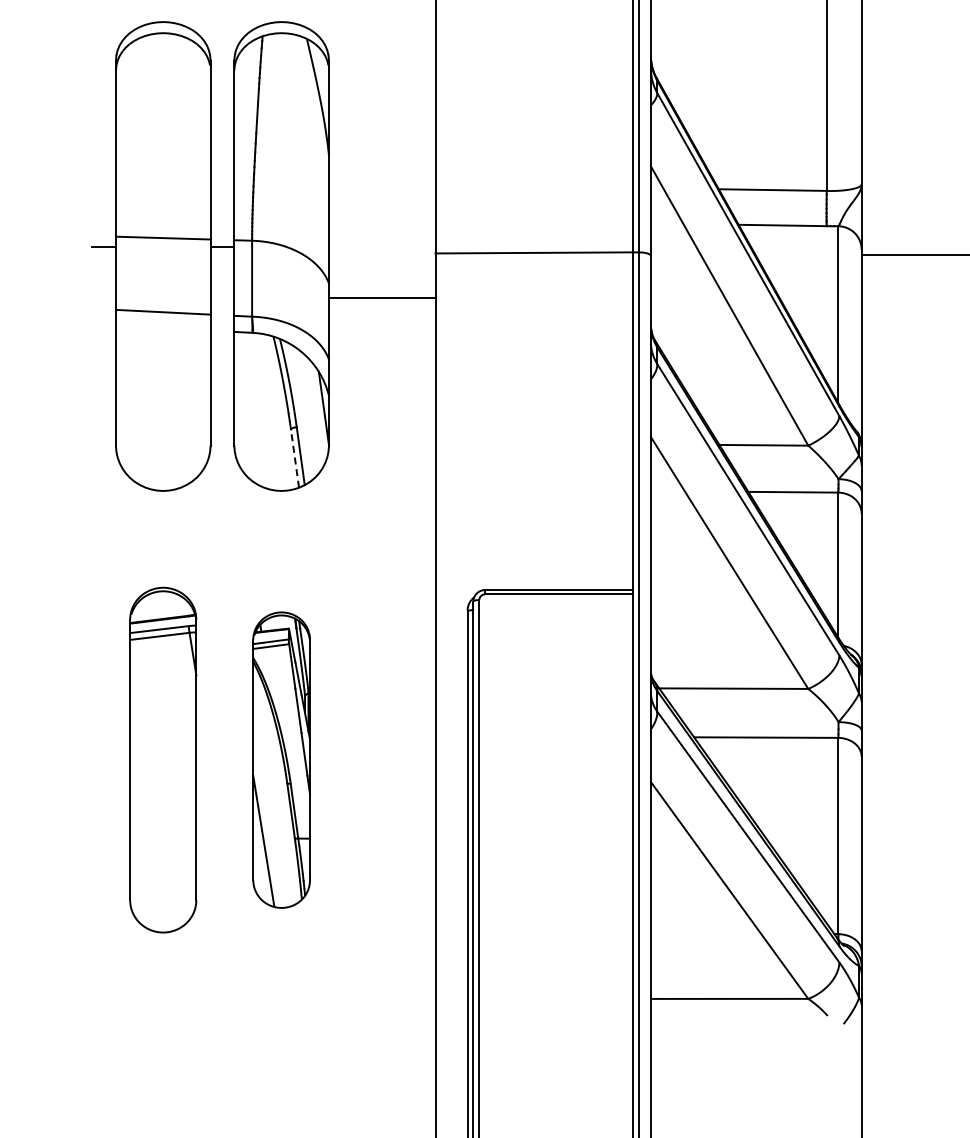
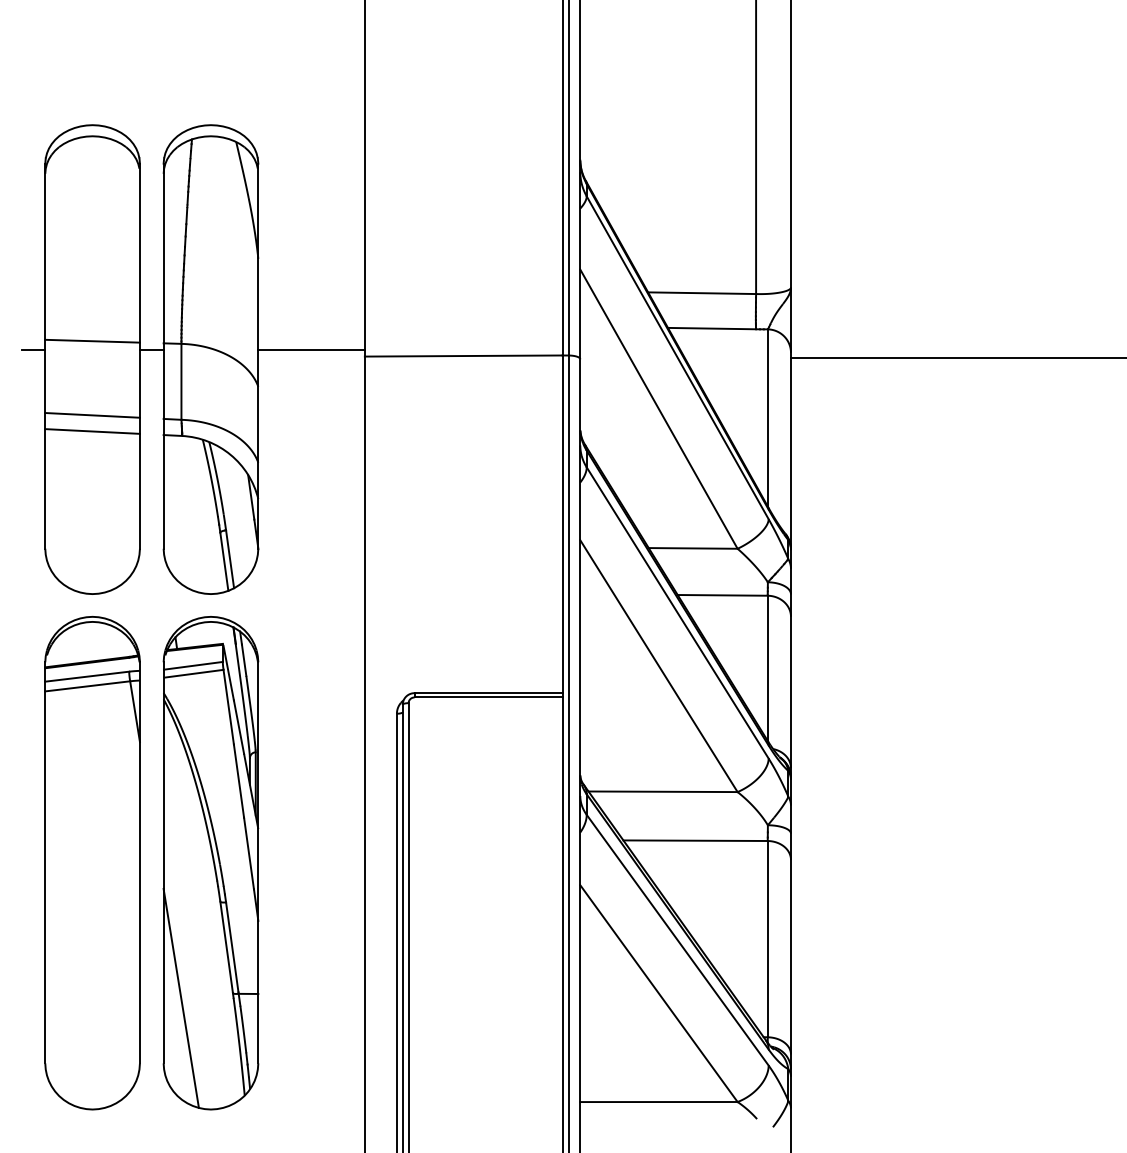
line: (382, 297) -> (311, 349), moved
line: (163, 328) -> (92, 431), added
line: (295, 458) -> (224, 561), dashed -> solid
part: (163, 760) -> (92, 863), size x1.43
part: (281, 760) -> (210, 863), size x1.67

